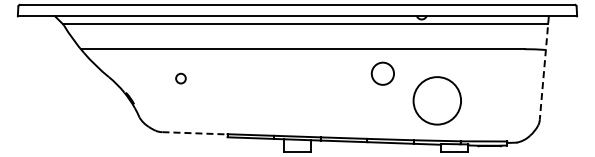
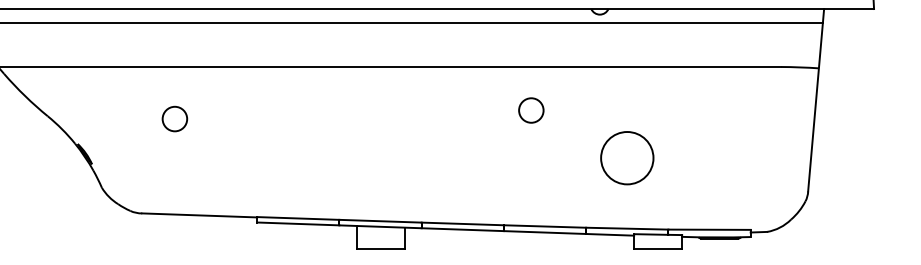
line: (544, 68) -> (816, 101), dashed -> solid
circle: (382, 73) -> (530, 109), size x0.62
circle: (180, 78) -> (174, 118), size x1.43
circle: (437, 100) -> (627, 157), size x0.62
line: (194, 133) -> (198, 215), dashed -> solid

